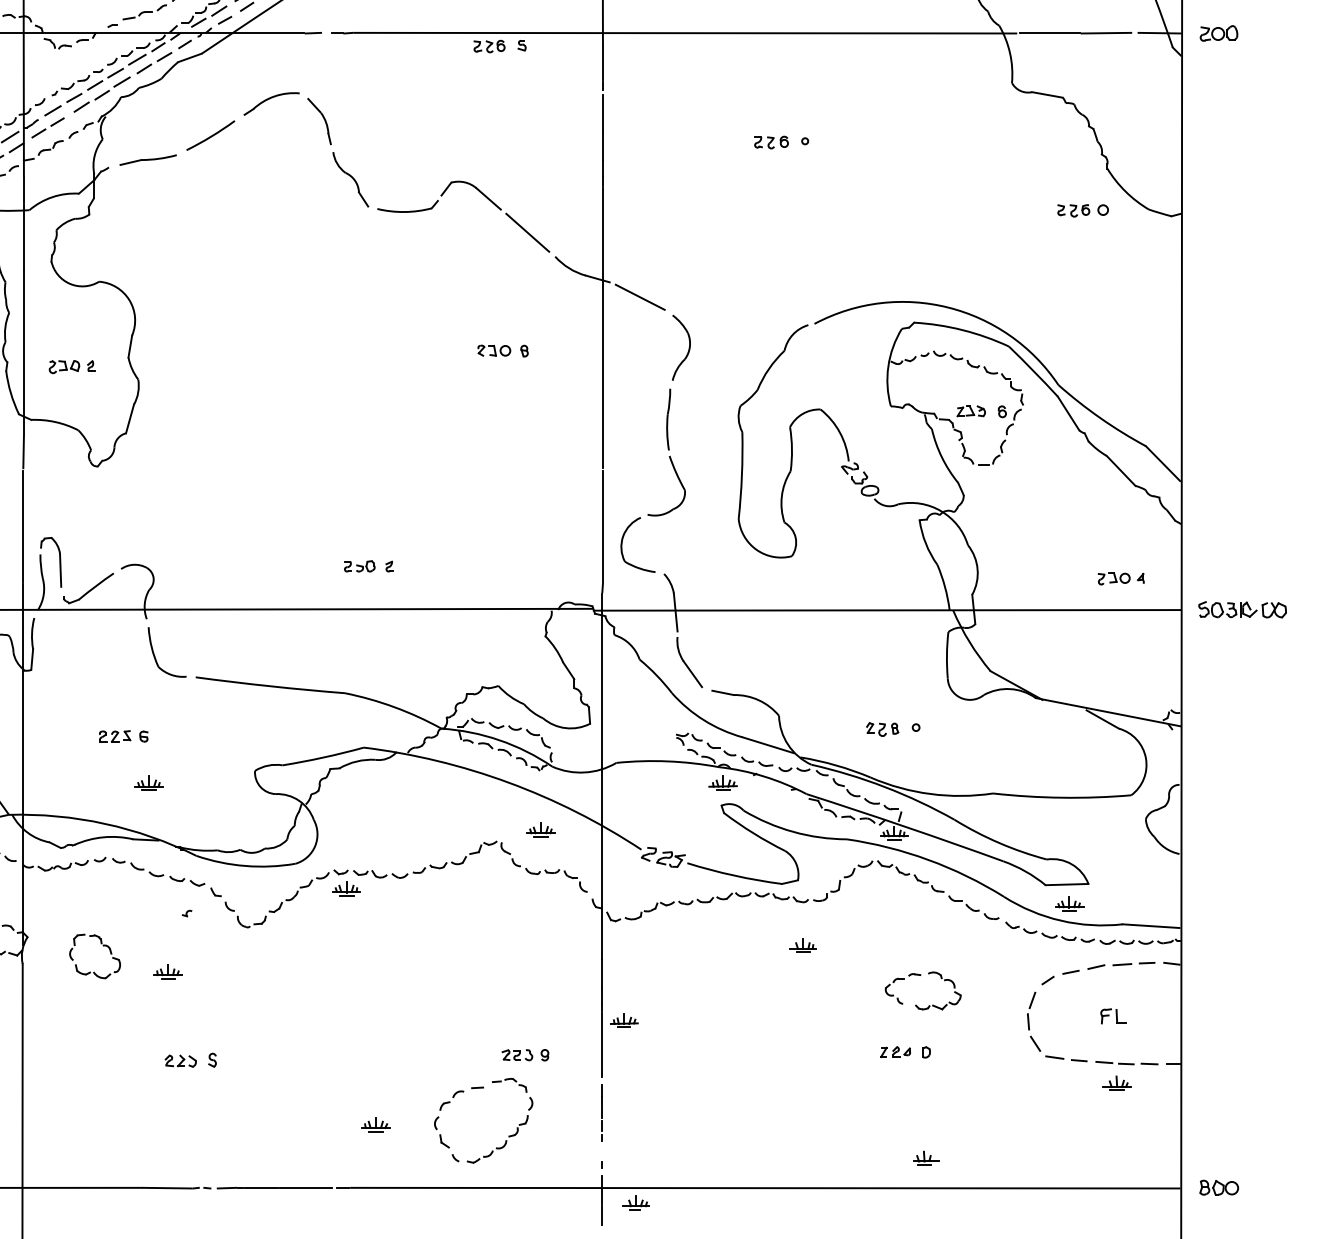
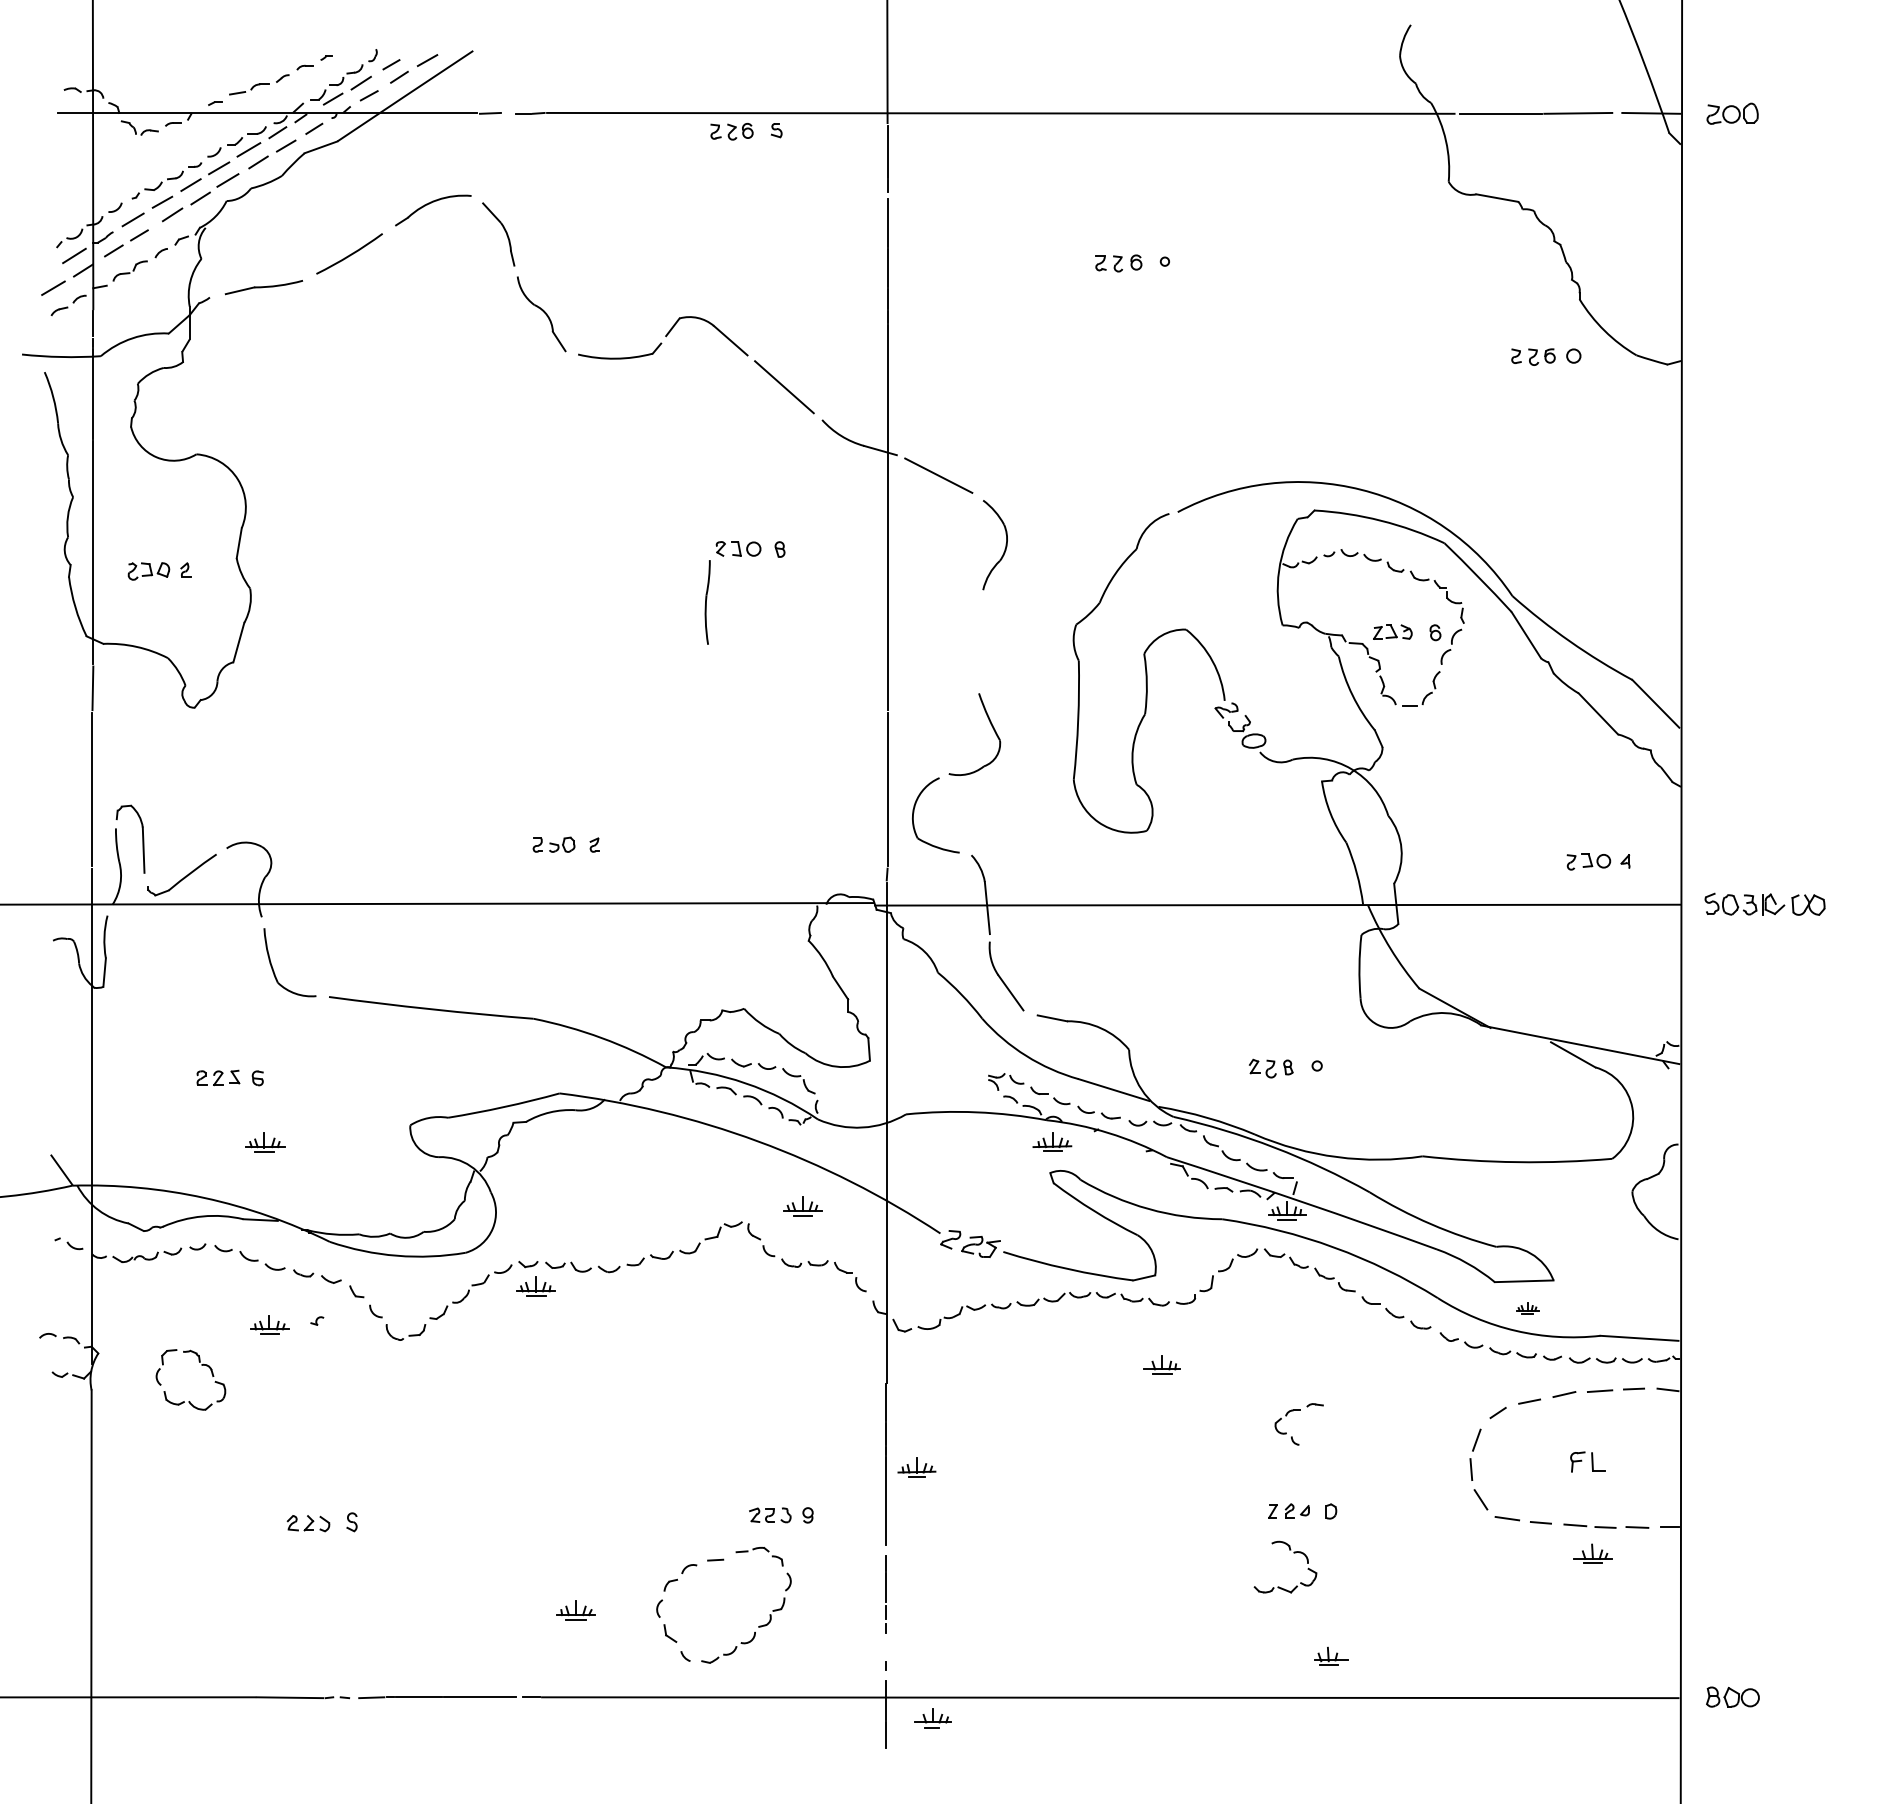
part: (668, 419) -> (707, 602), moved
part: (1069, 903) -> (1527, 1307), size x0.6
part: (167, 971) -> (269, 1324), moved
part: (944, 980) -> (1293, 1553), moved

